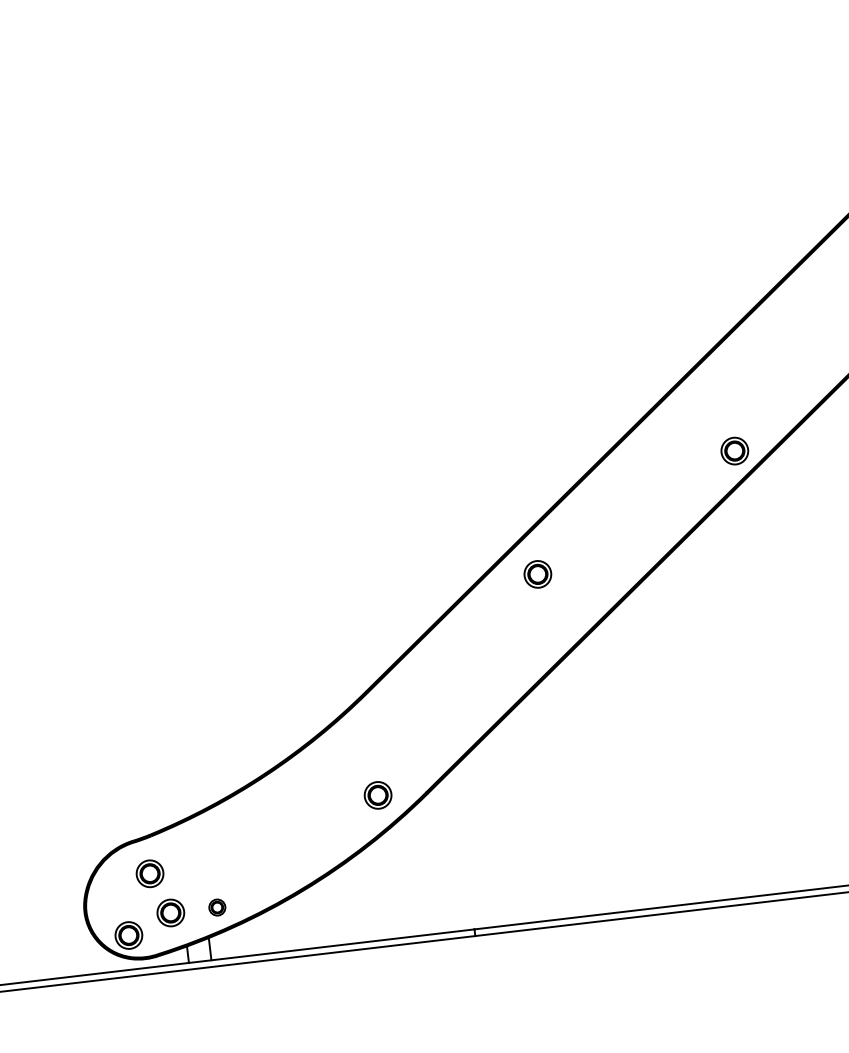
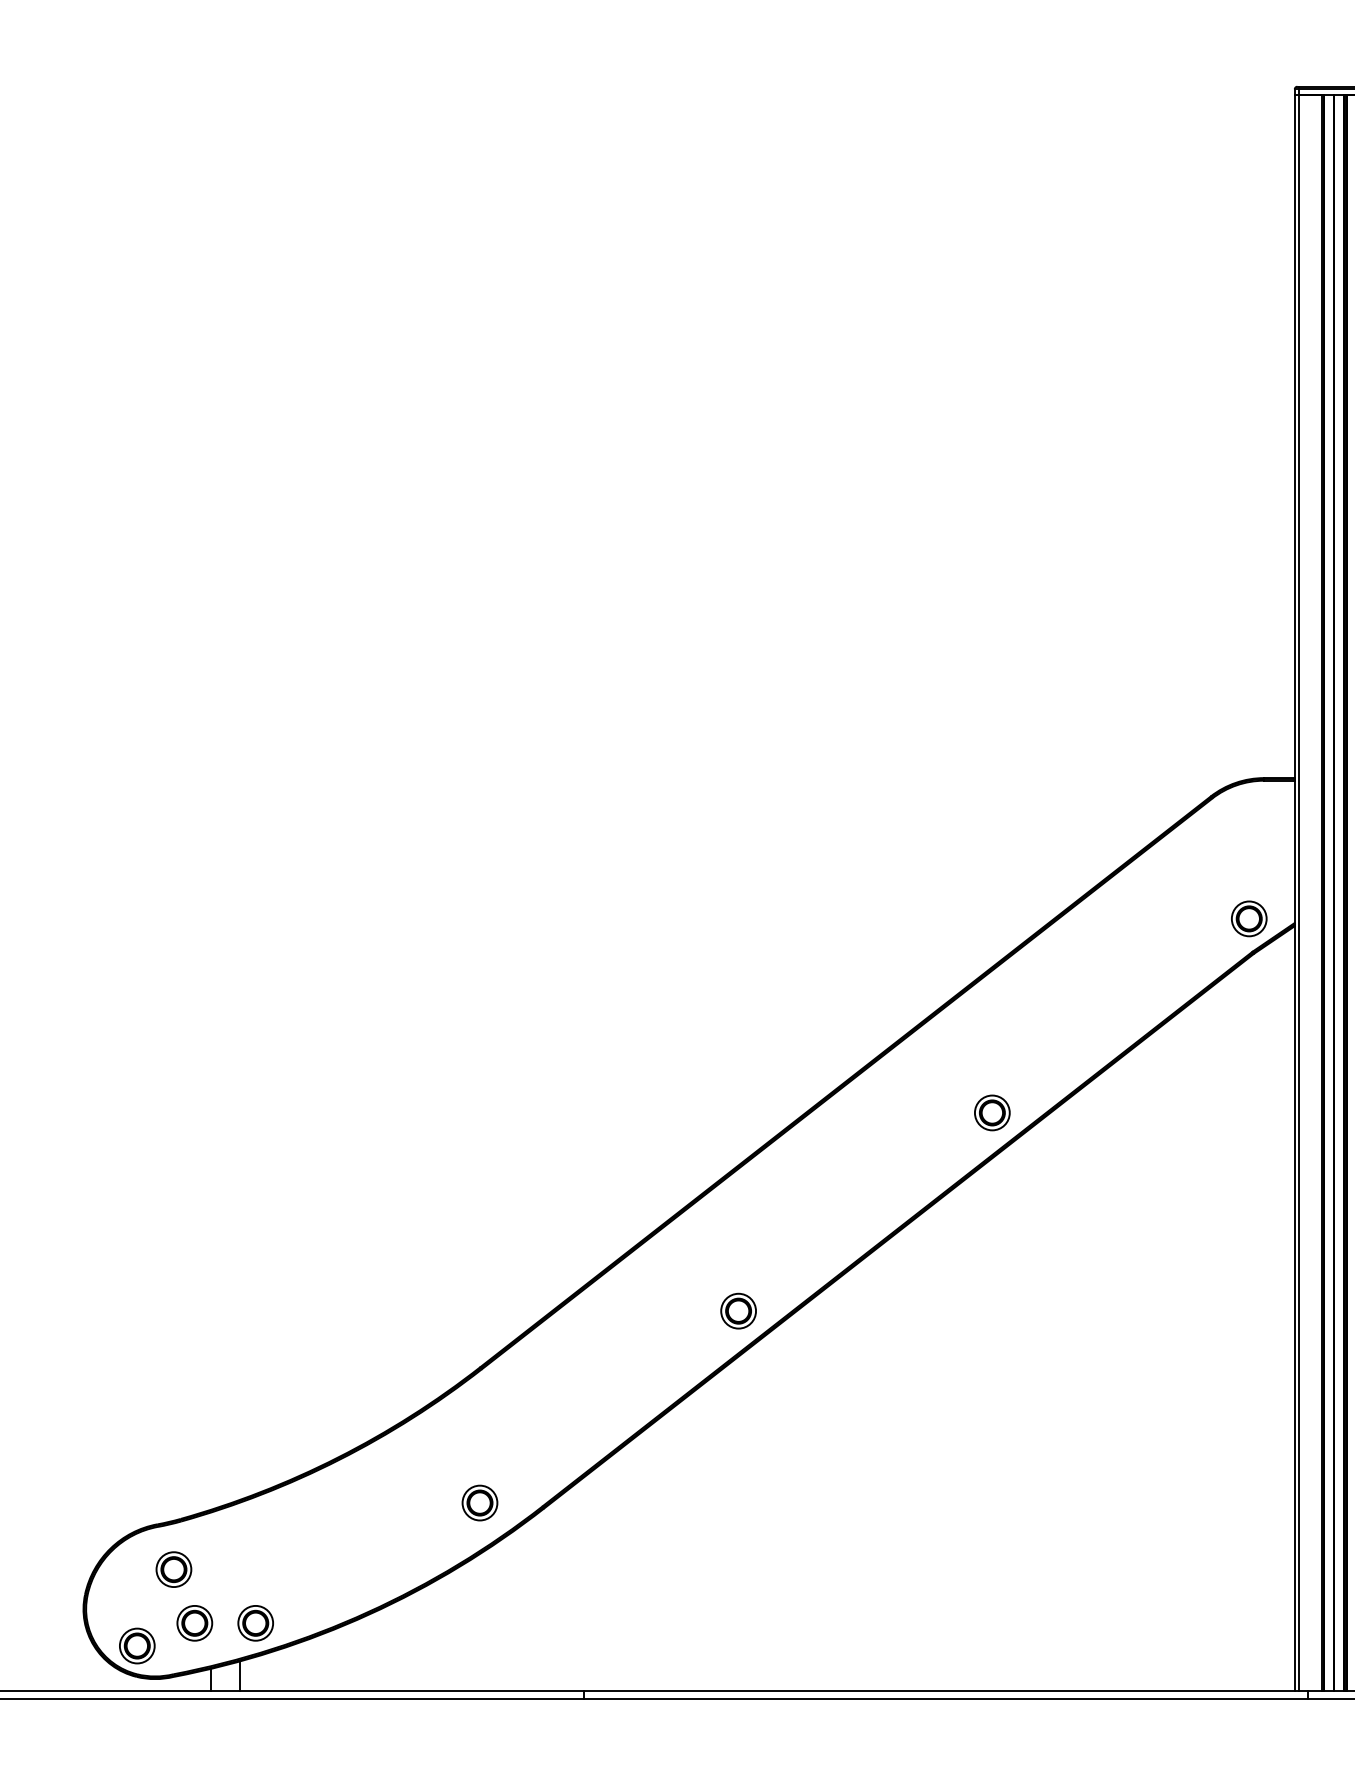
part: (537, 573) -> (738, 1310), moved
part: (217, 907) -> (255, 1623), size x1.67

